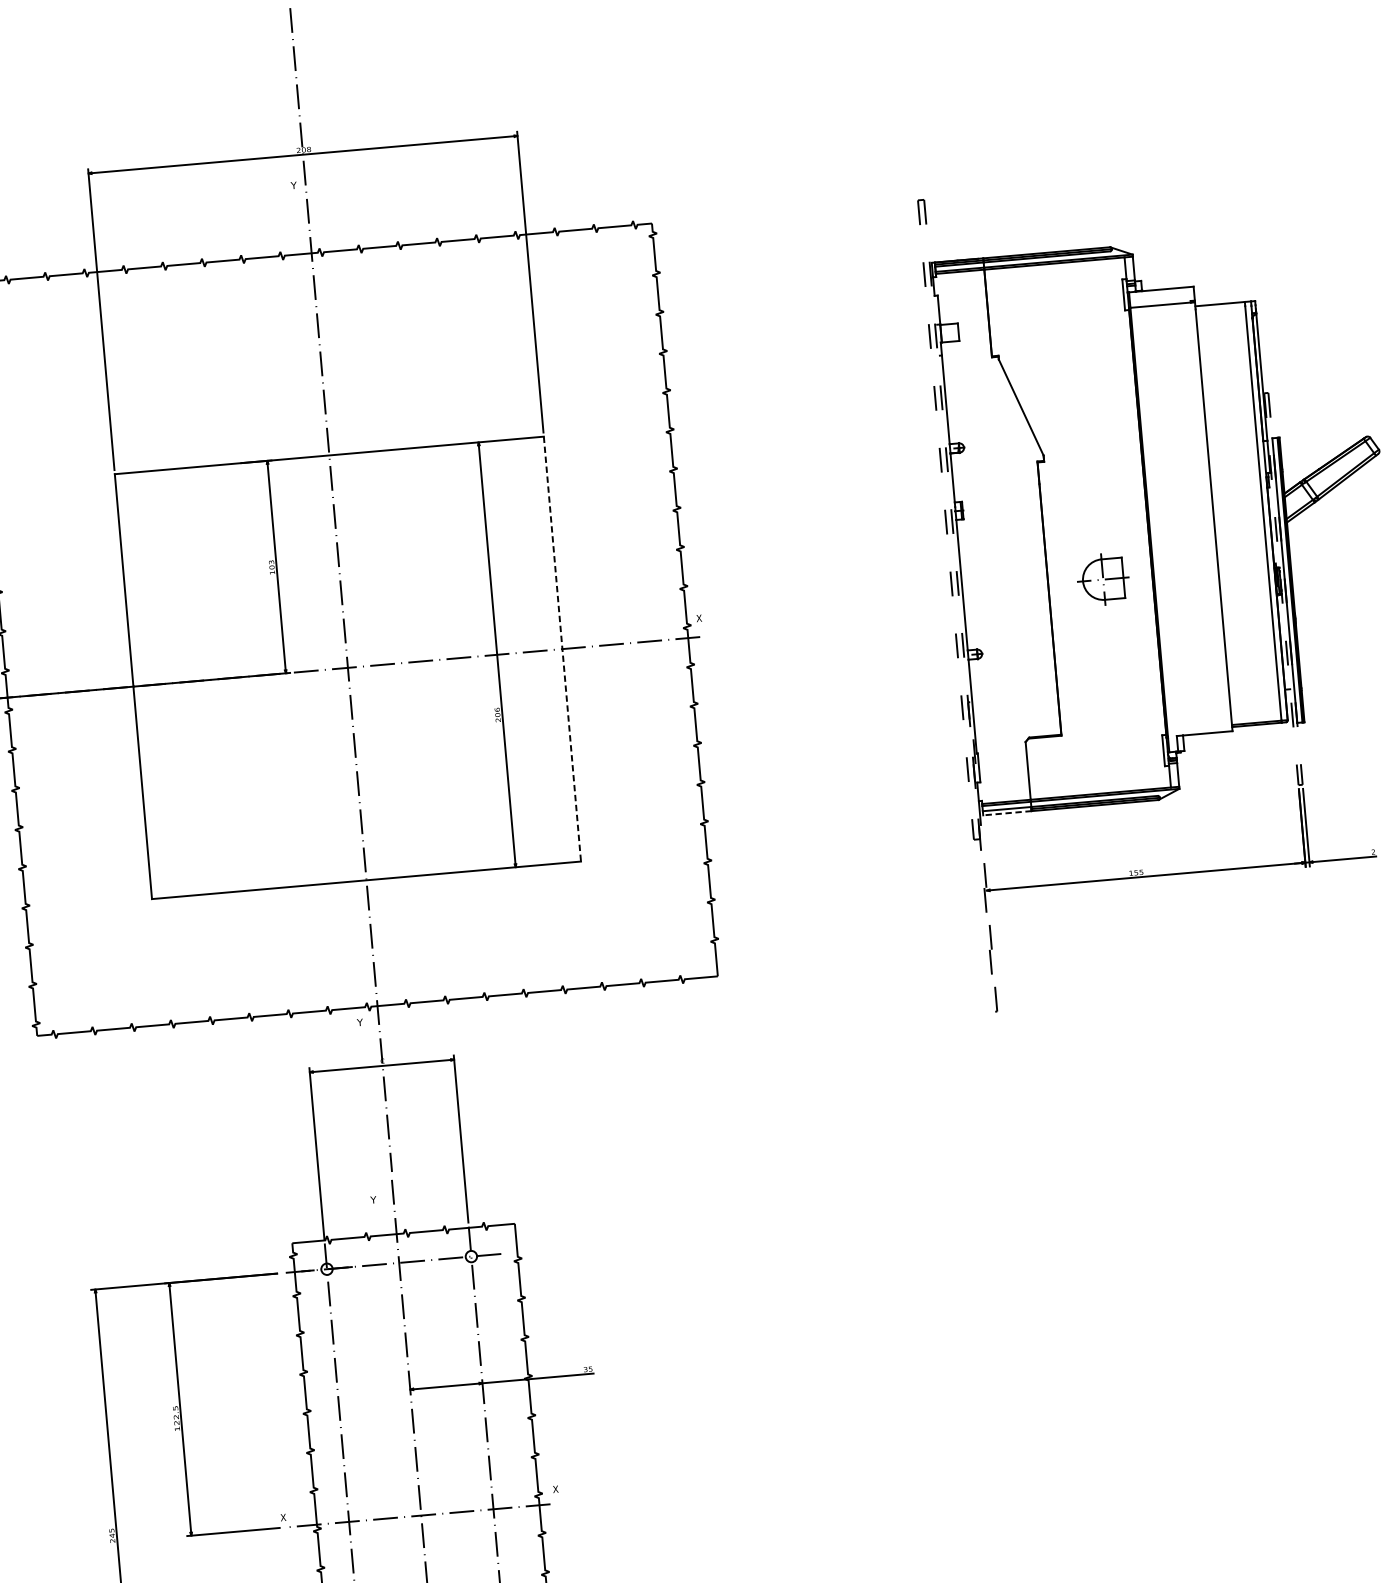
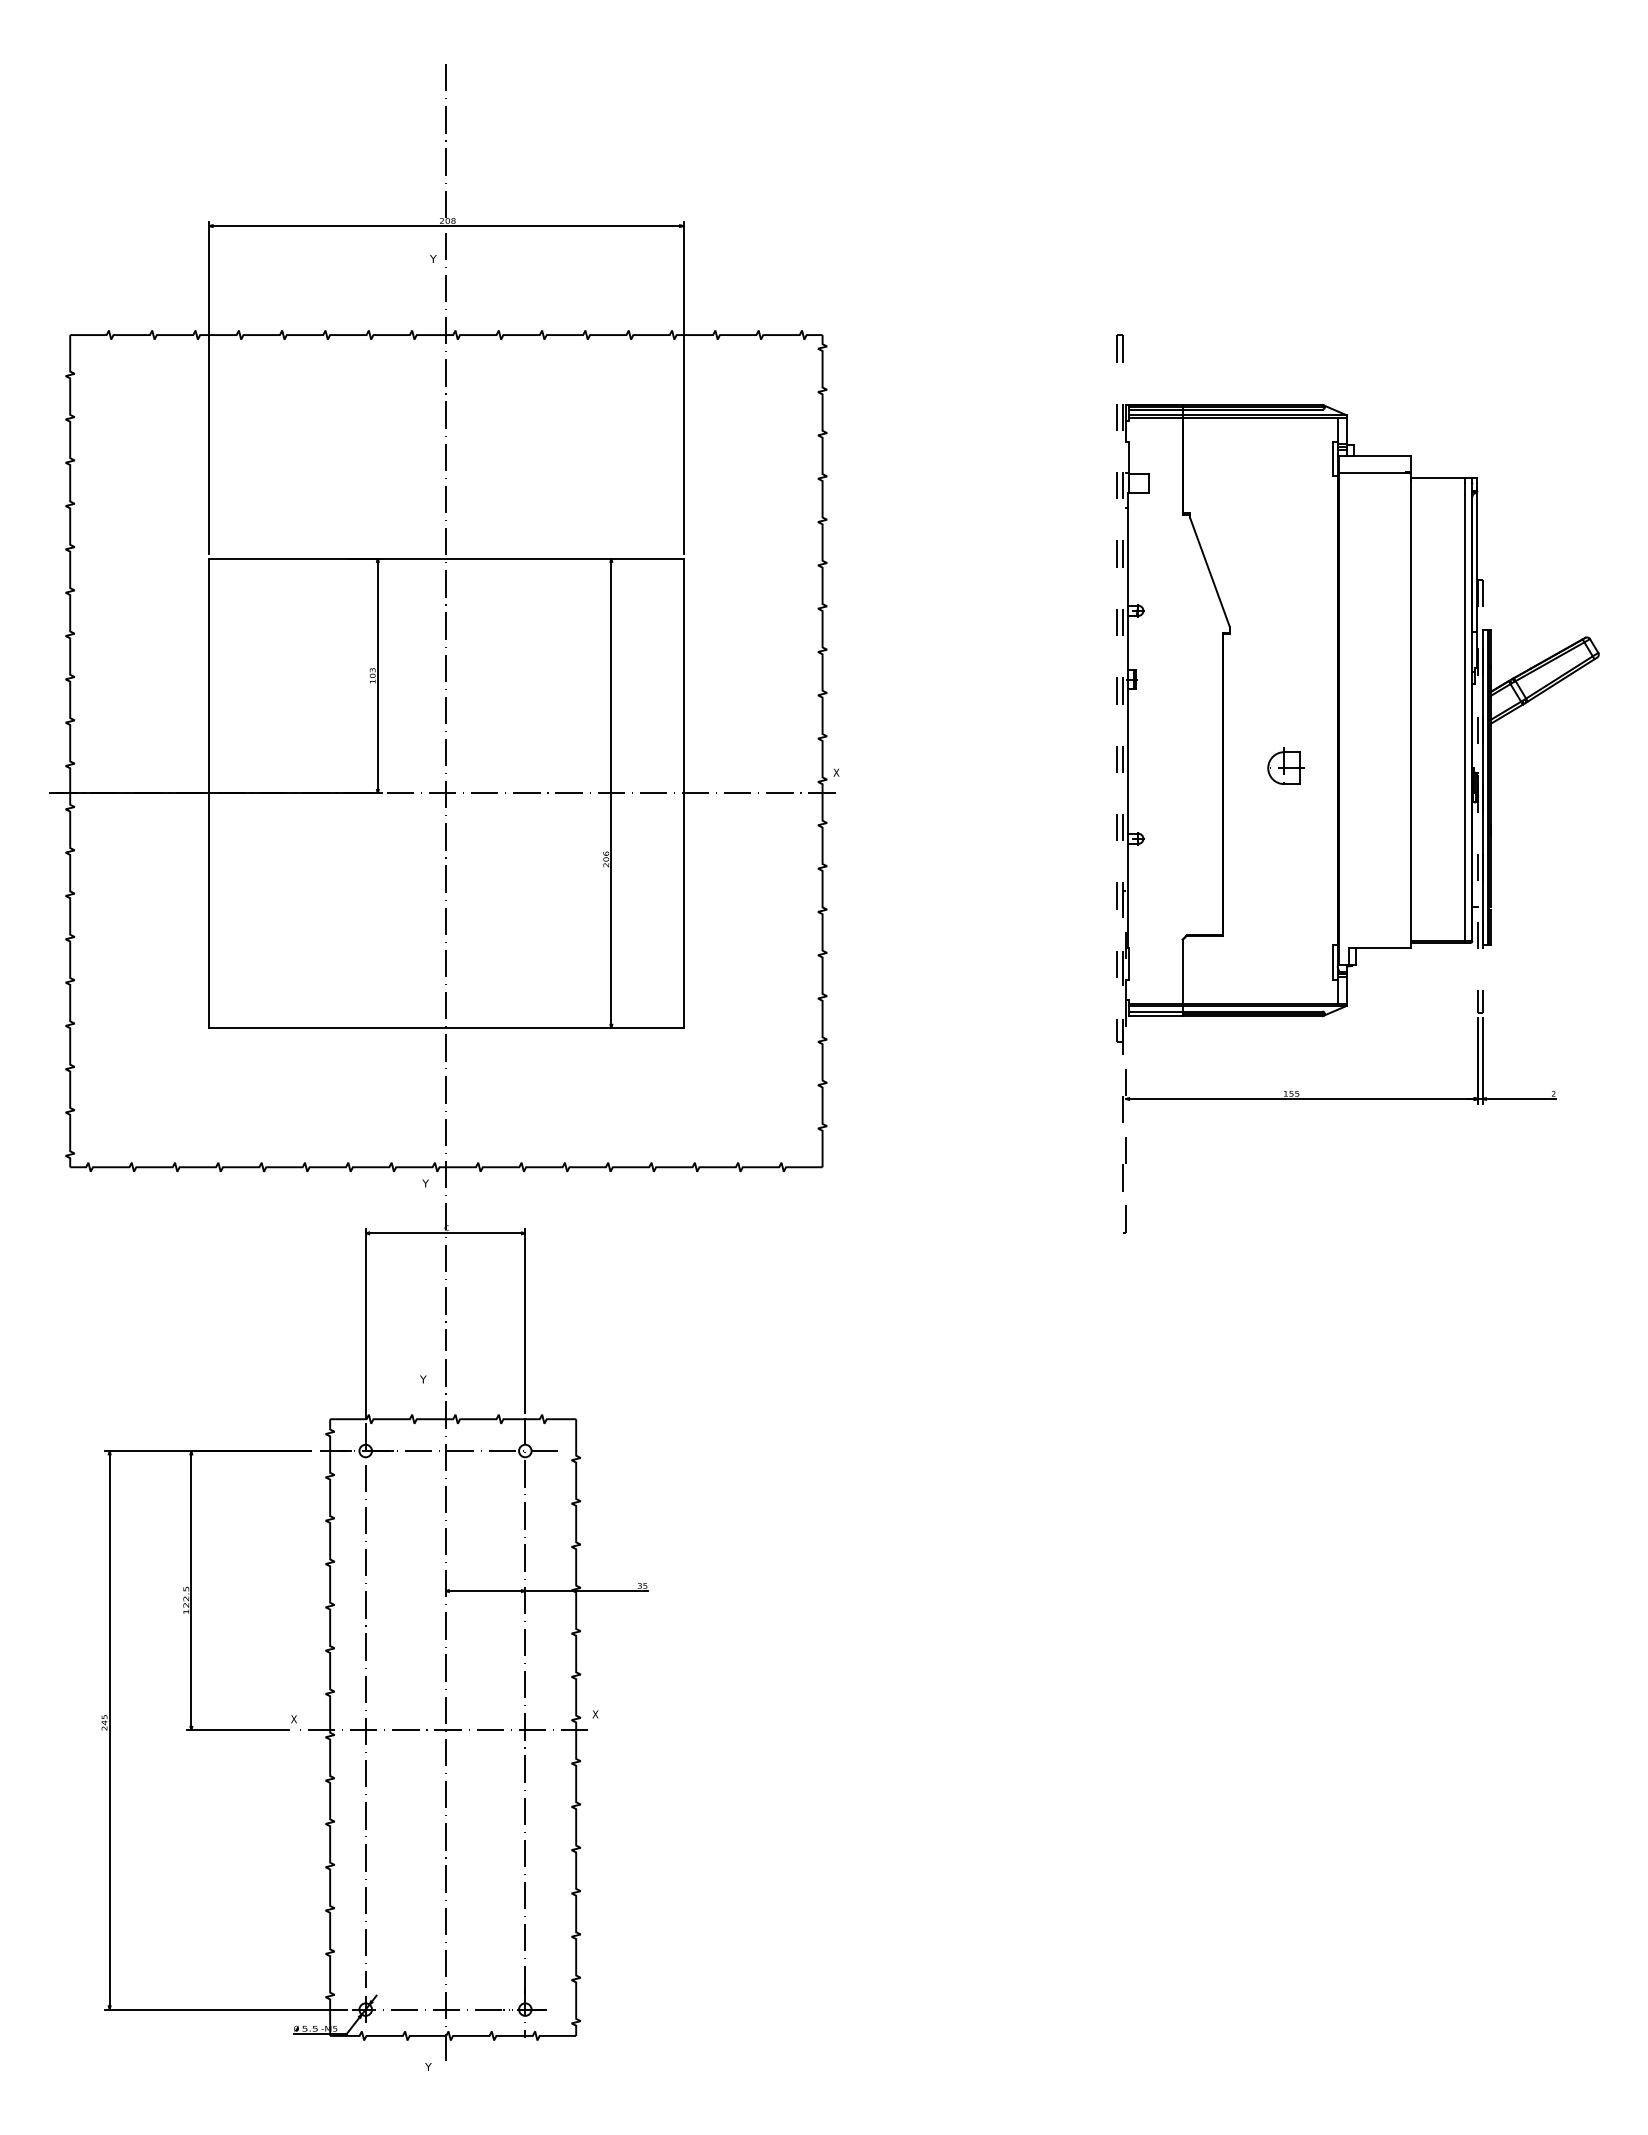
part: (1104, 576) -> (1285, 765), size x0.71
line: (562, 649) -> (683, 793), dashed -> solid
line: (1007, 813) -> (1155, 1016), dashed -> solid

